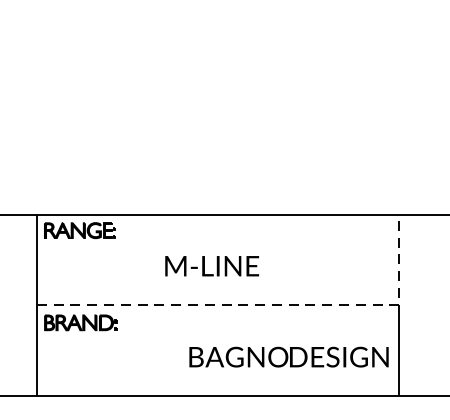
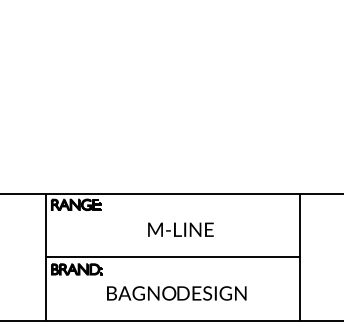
text: (211, 265) -> (180, 229), moved
line: (264, 305) -> (205, 257), dashed -> solid
text: (288, 357) -> (176, 293), moved

